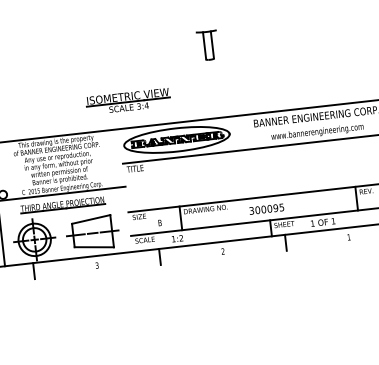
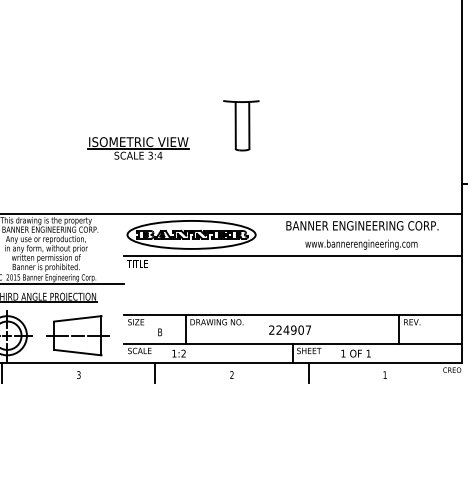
part: (207, 45) -> (241, 125), size x1.43
part: (128, 101) -> (138, 148), moved
text: (267, 208) -> (290, 329), 300095 -> 224907

